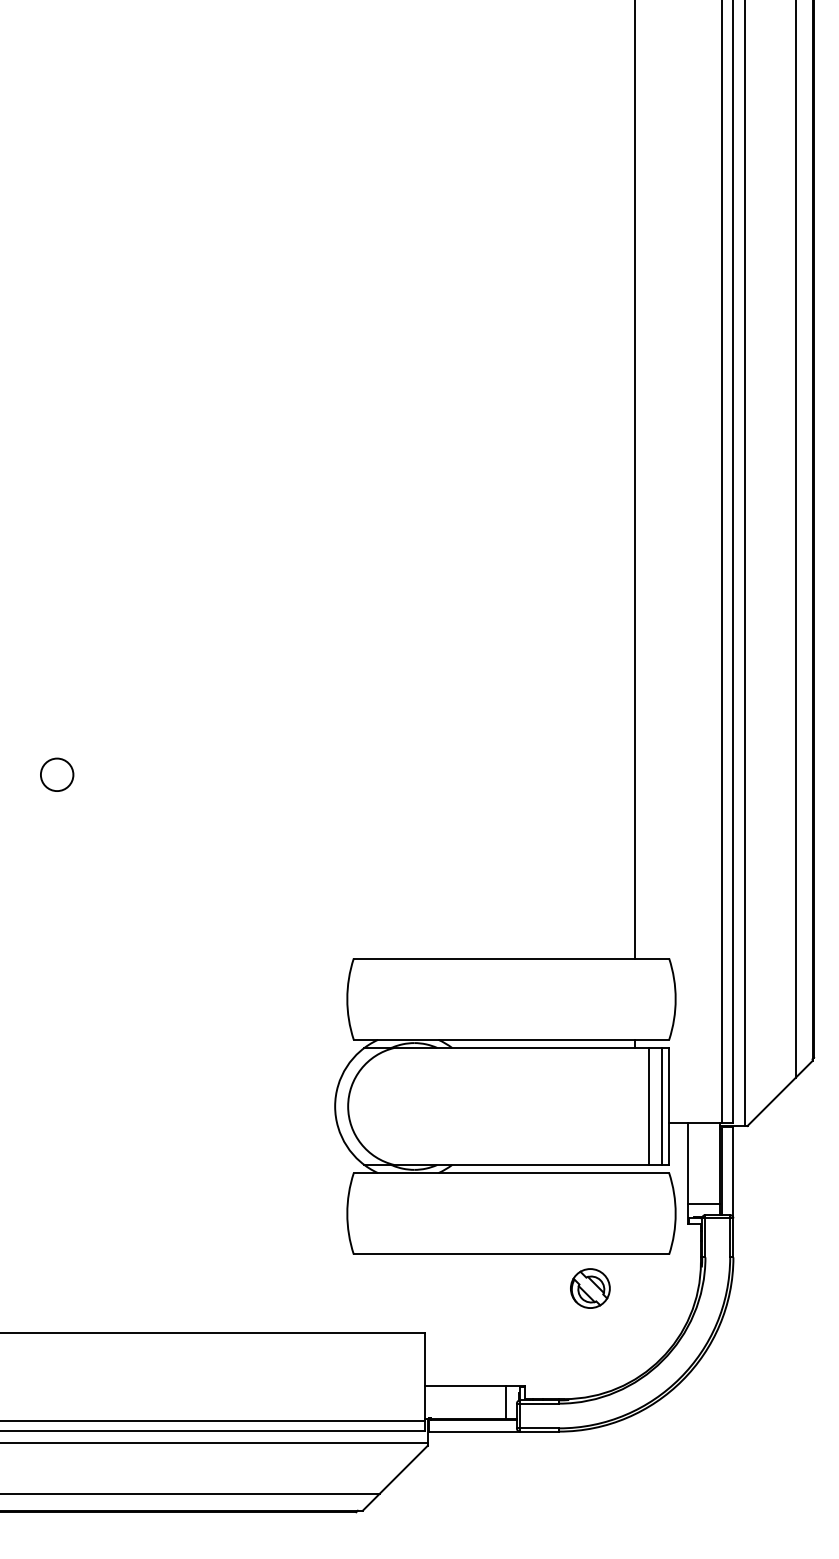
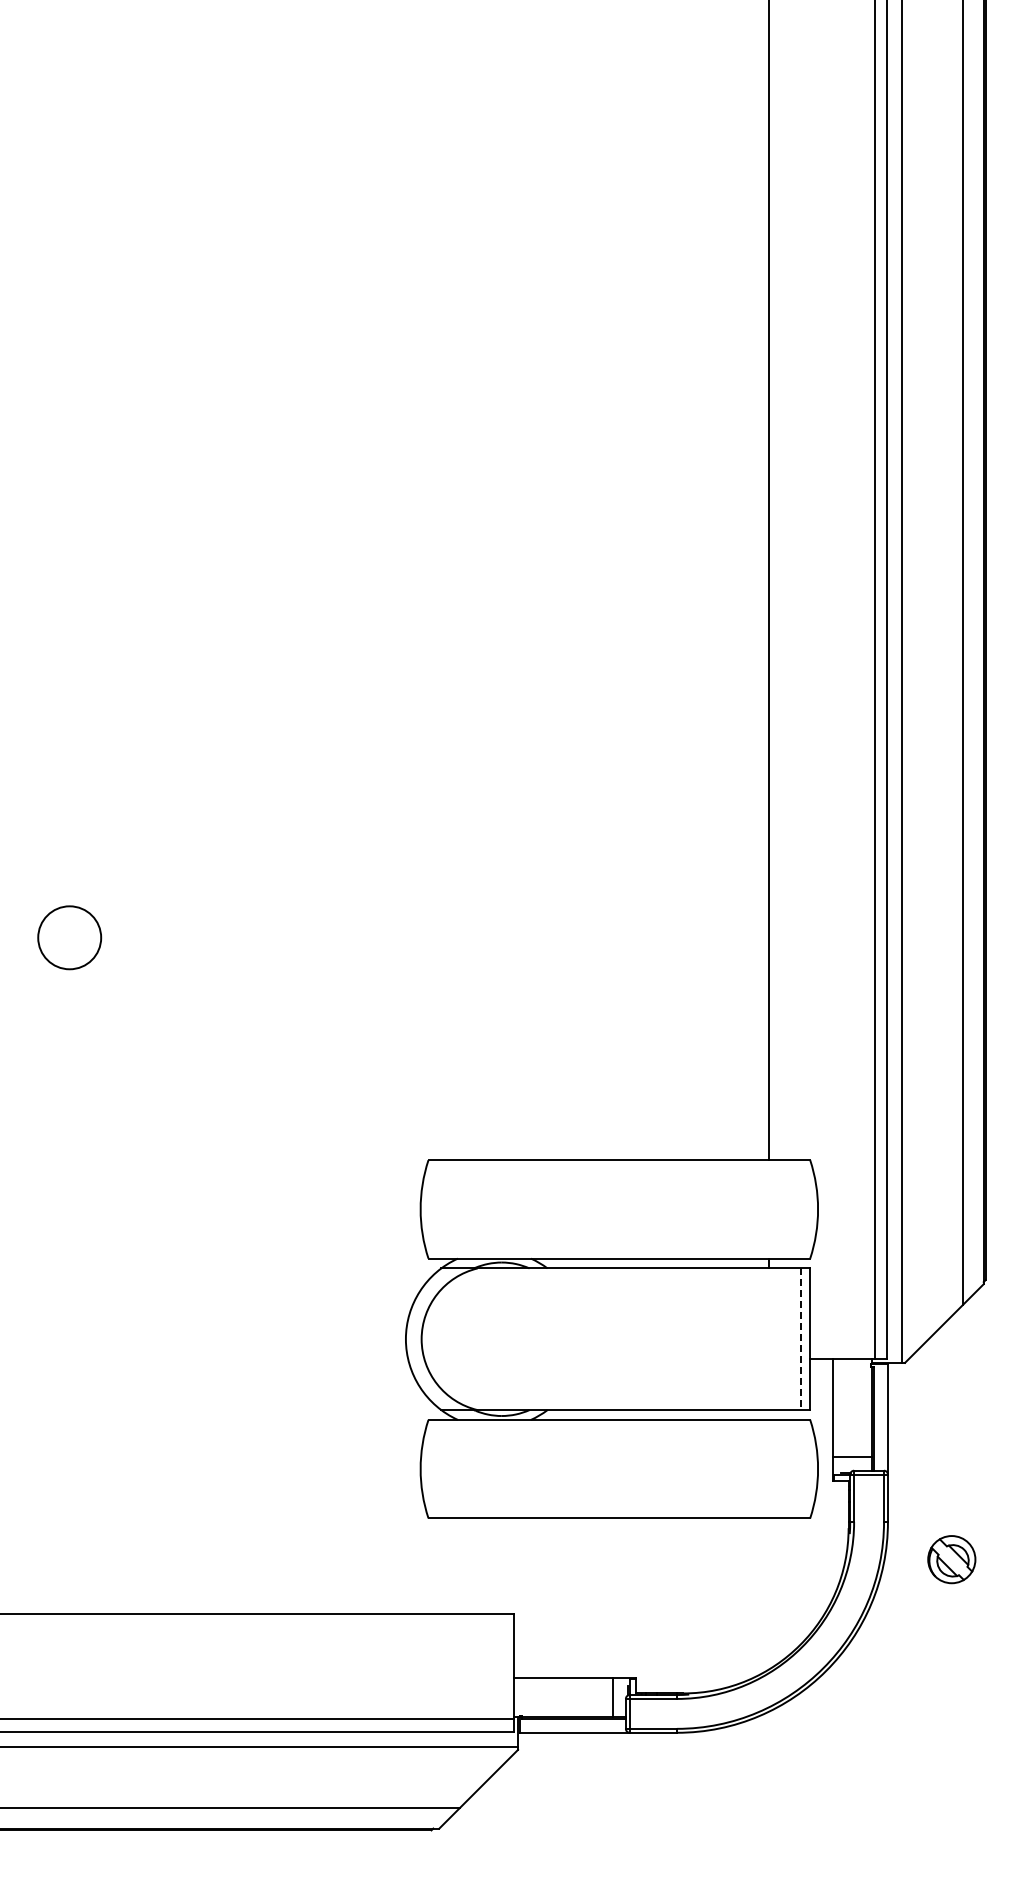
circle: (56, 774) -> (68, 937), size x1.6
line: (649, 1106) -> (786, 1339), removed
line: (661, 1106) -> (801, 1339), solid -> dashed
part: (590, 1288) -> (951, 1559), moved

